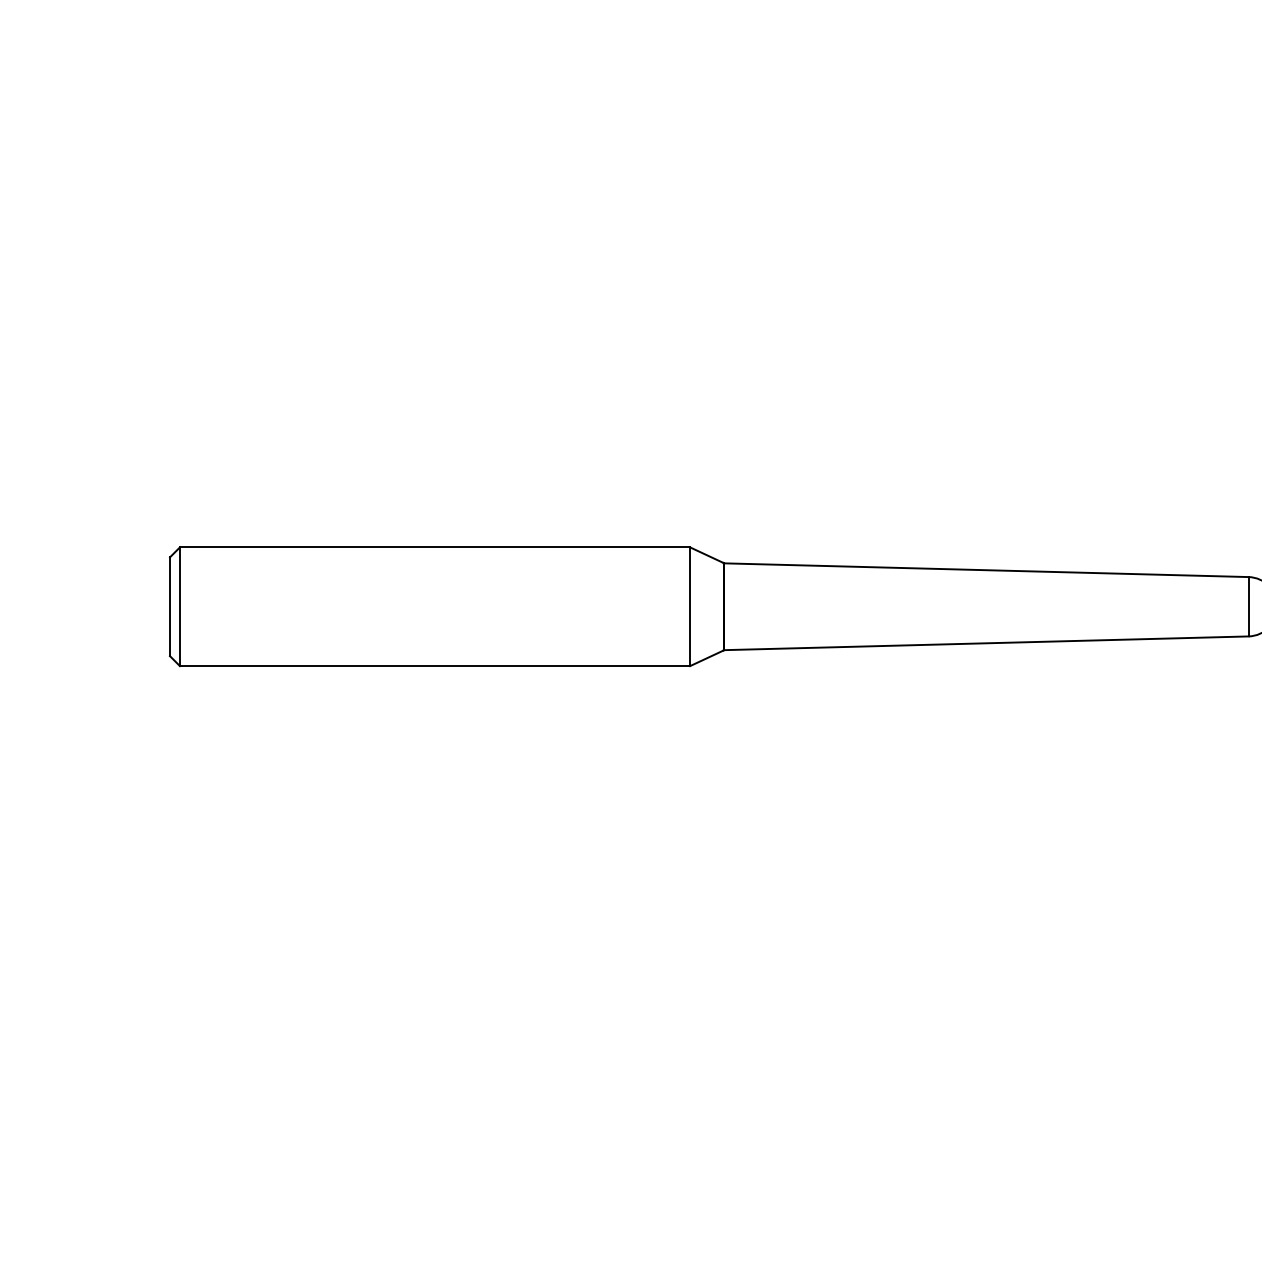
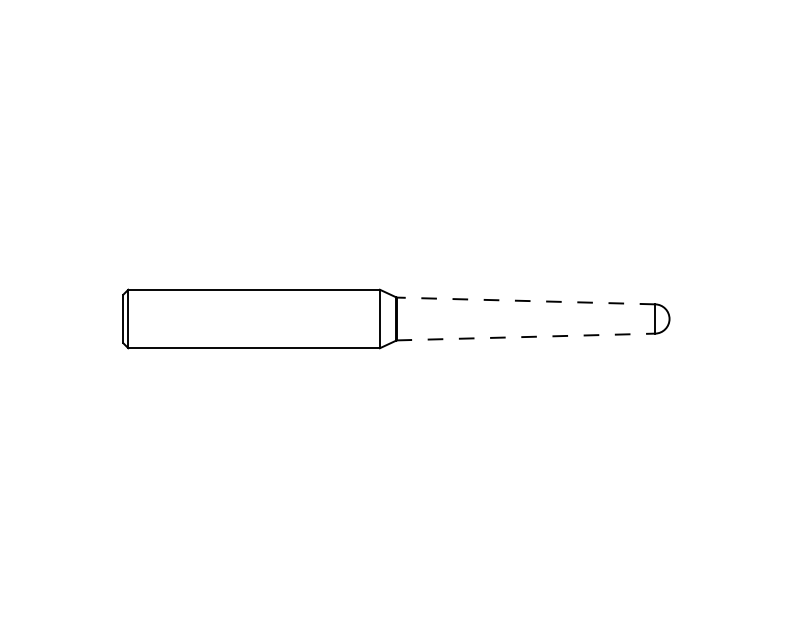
line: (985, 569) -> (525, 300), solid -> dashed
line: (987, 644) -> (526, 337), solid -> dashed

